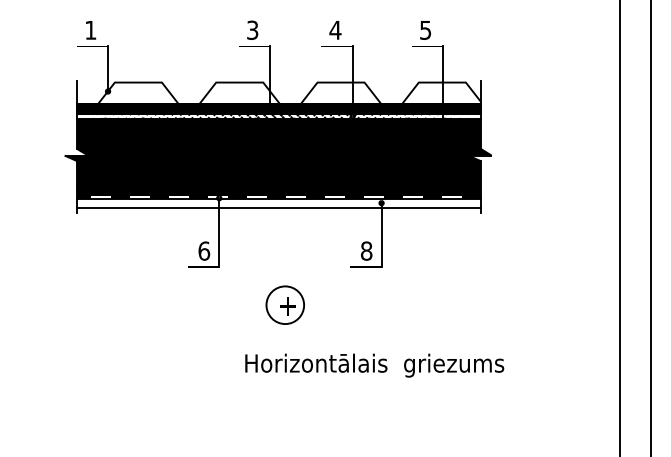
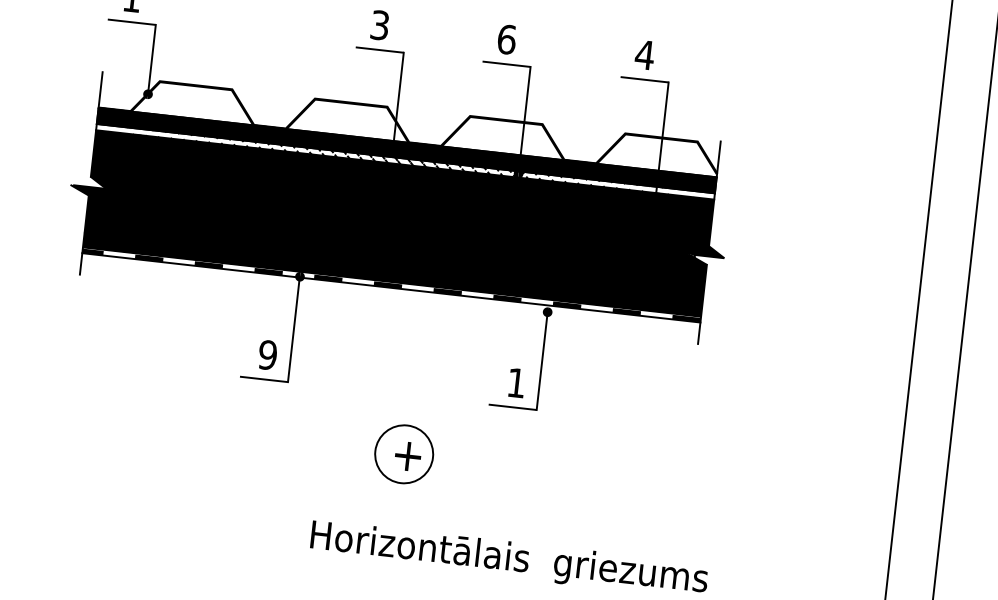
text: (335, 29) -> (506, 38), 4 -> 6
text: (425, 30) -> (644, 55), 5 -> 4
line: (278, 208) -> (388, 302), removed
text: (204, 250) -> (268, 354), 6 -> 9
text: (366, 250) -> (516, 382), 8 -> 1
part: (284, 304) -> (403, 453), moved

